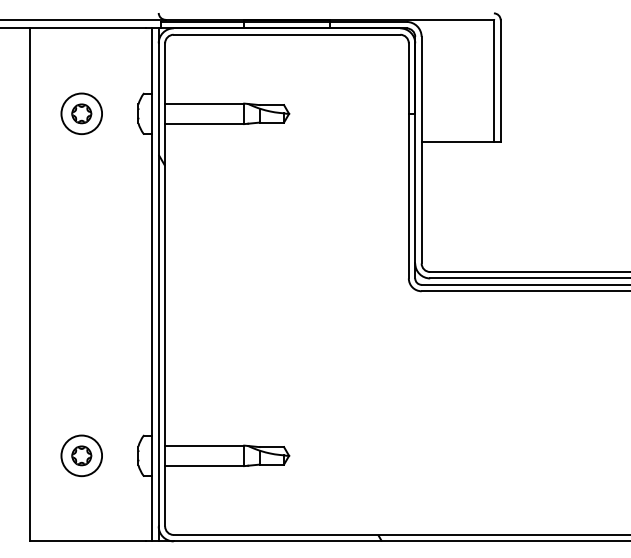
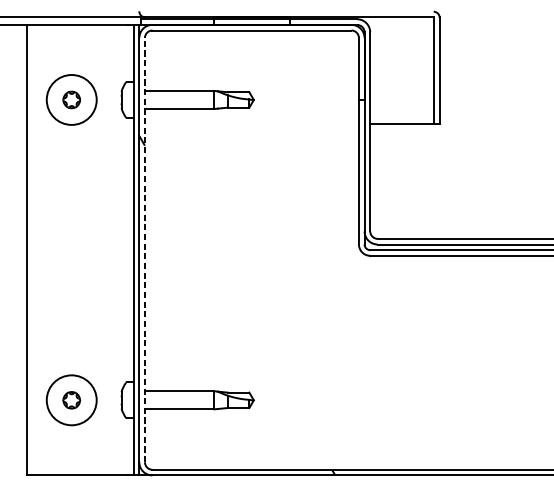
circle: (81, 113) -> (71, 99), size x1.4
line: (165, 284) -> (145, 249), solid -> dashed
circle: (81, 455) -> (71, 400), size x1.4

